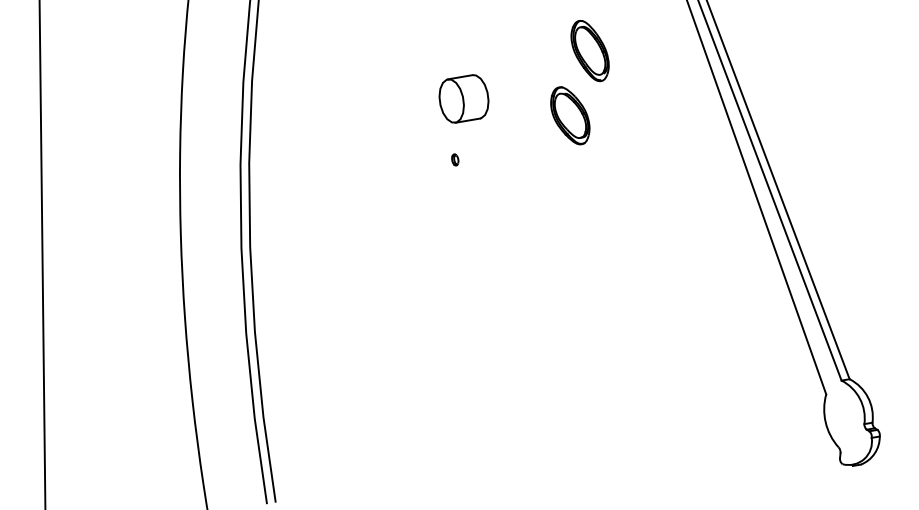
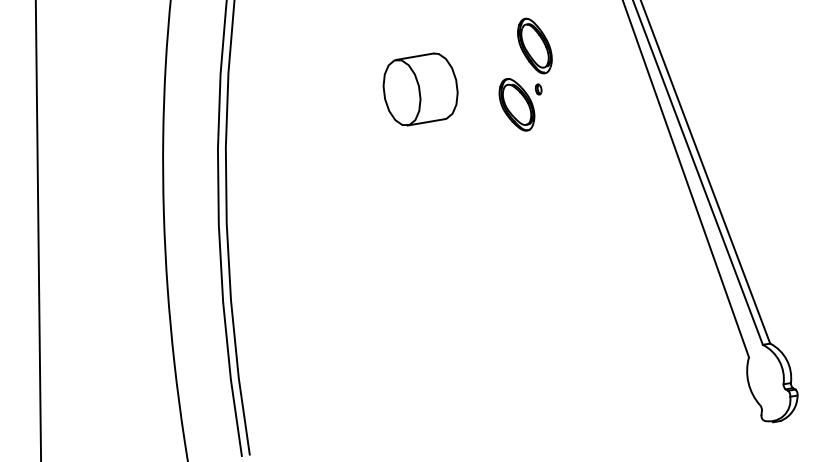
part: (463, 98) -> (420, 89), size x1.67
part: (455, 159) -> (538, 89), moved

